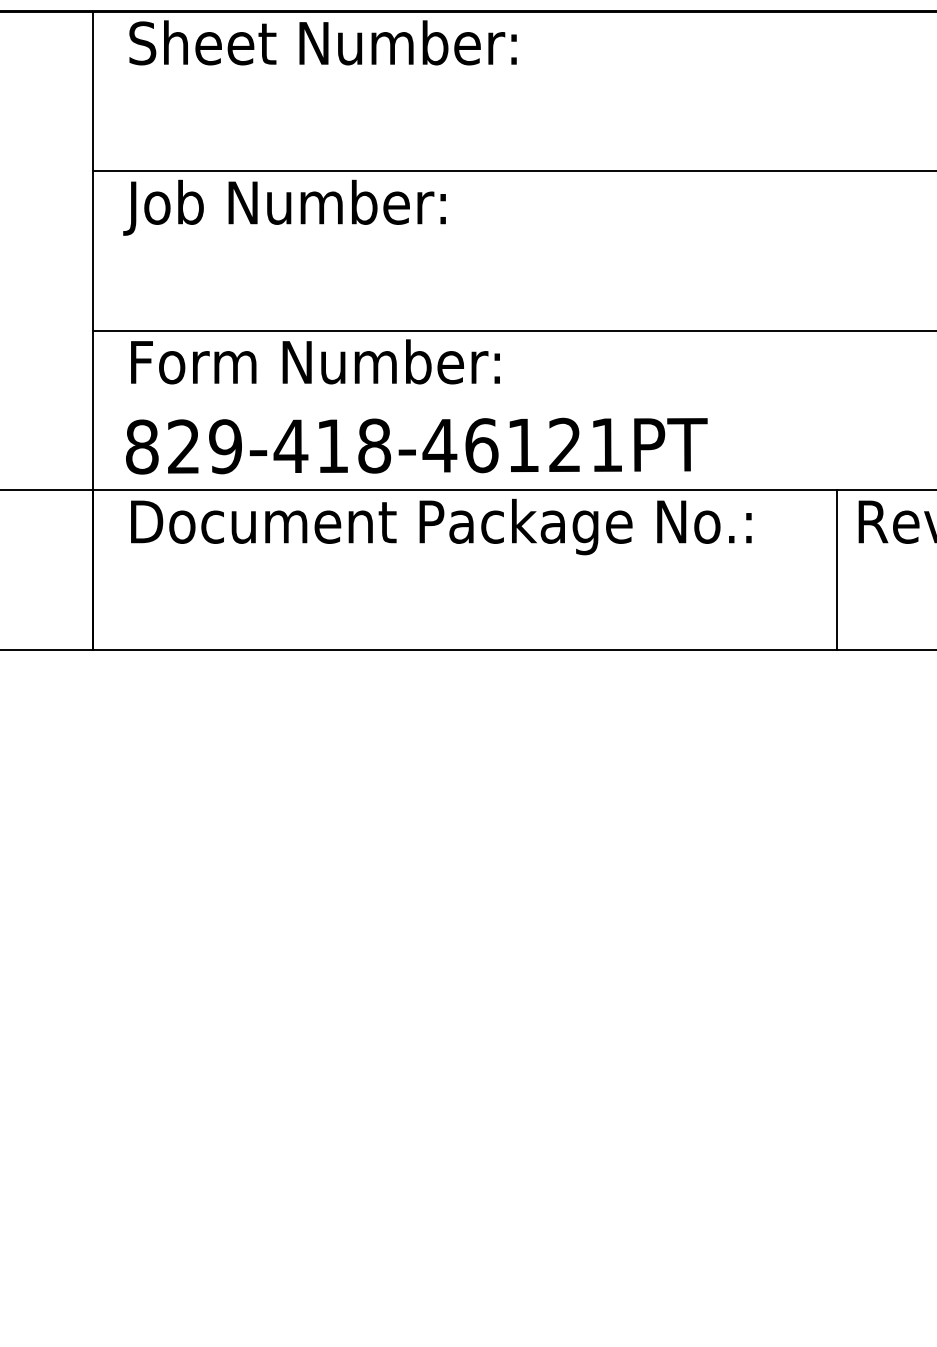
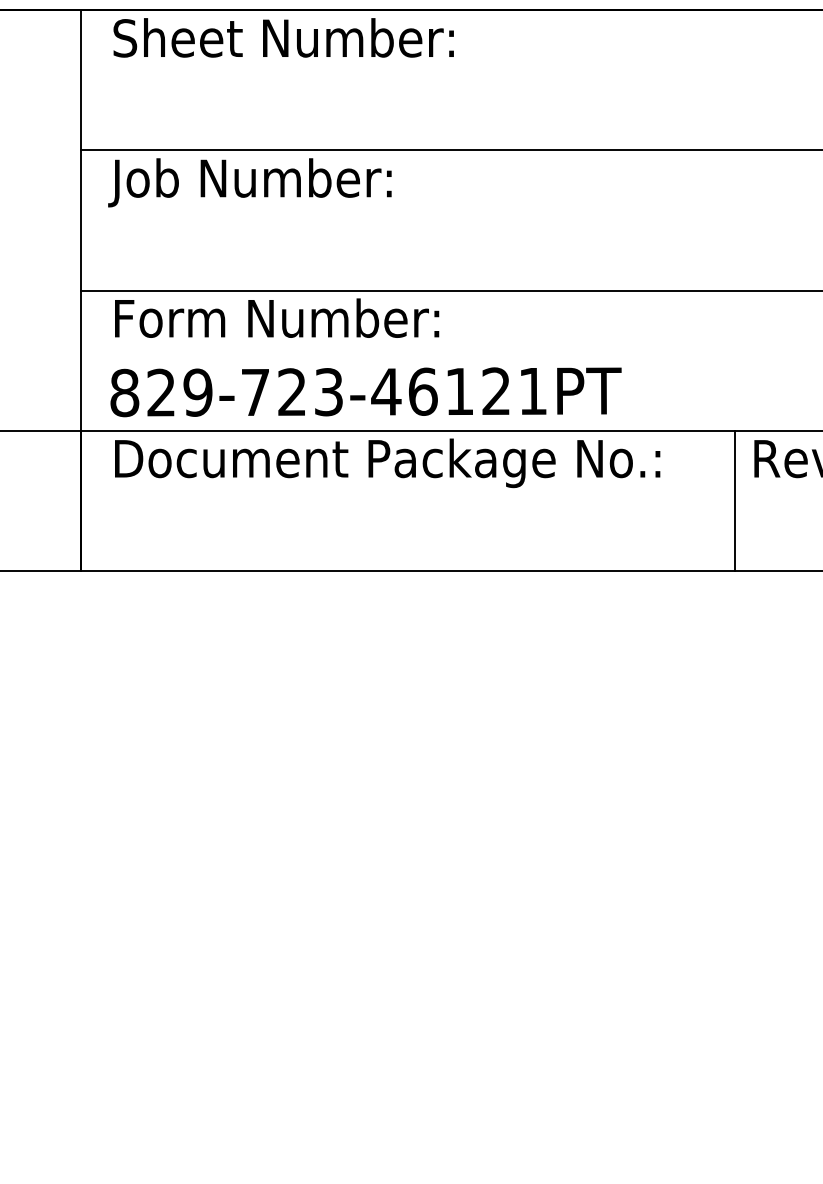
text: (331, 446) -> (291, 392), 829-418-46121PT -> 829-723-46121PT

